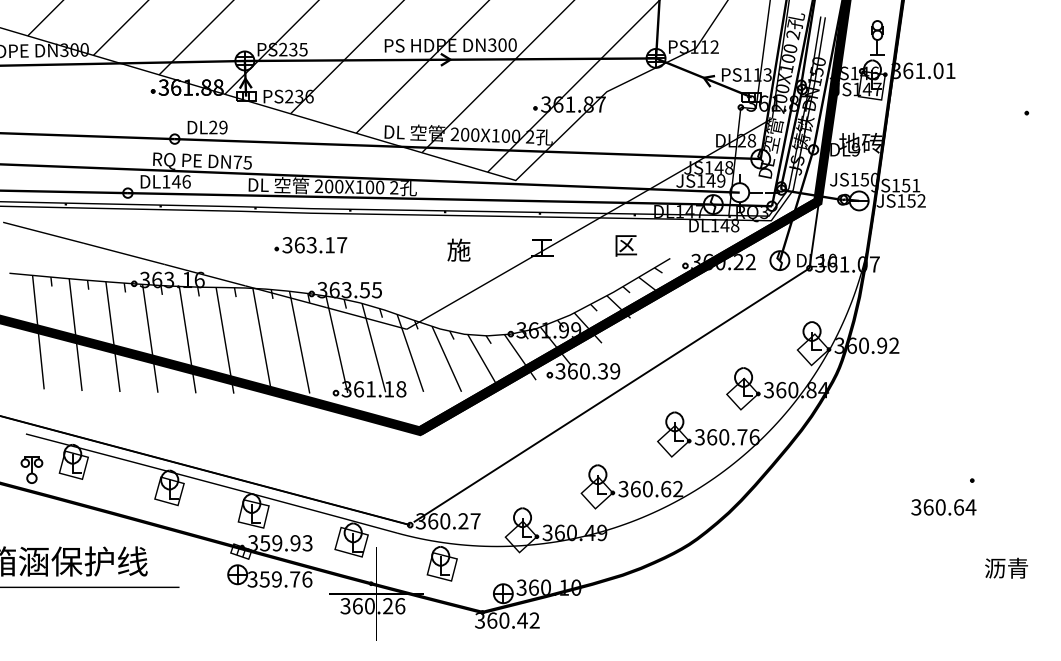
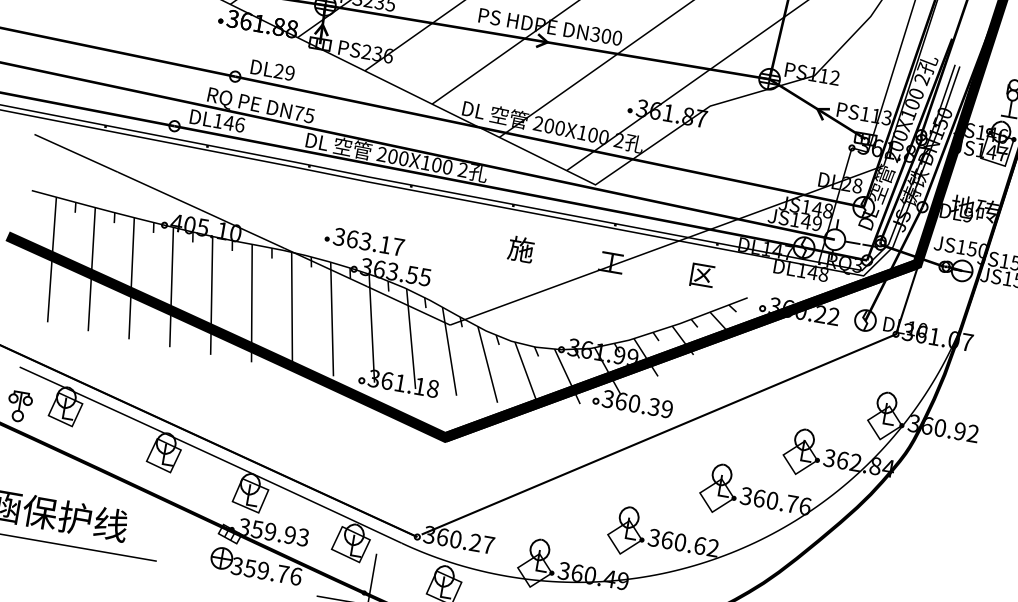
text: (310, 245) -> (364, 241), moved
text: (171, 279) -> (205, 227), 363.16 -> 405.10
text: (793, 390) -> (855, 463), 360.84 -> 362.84

